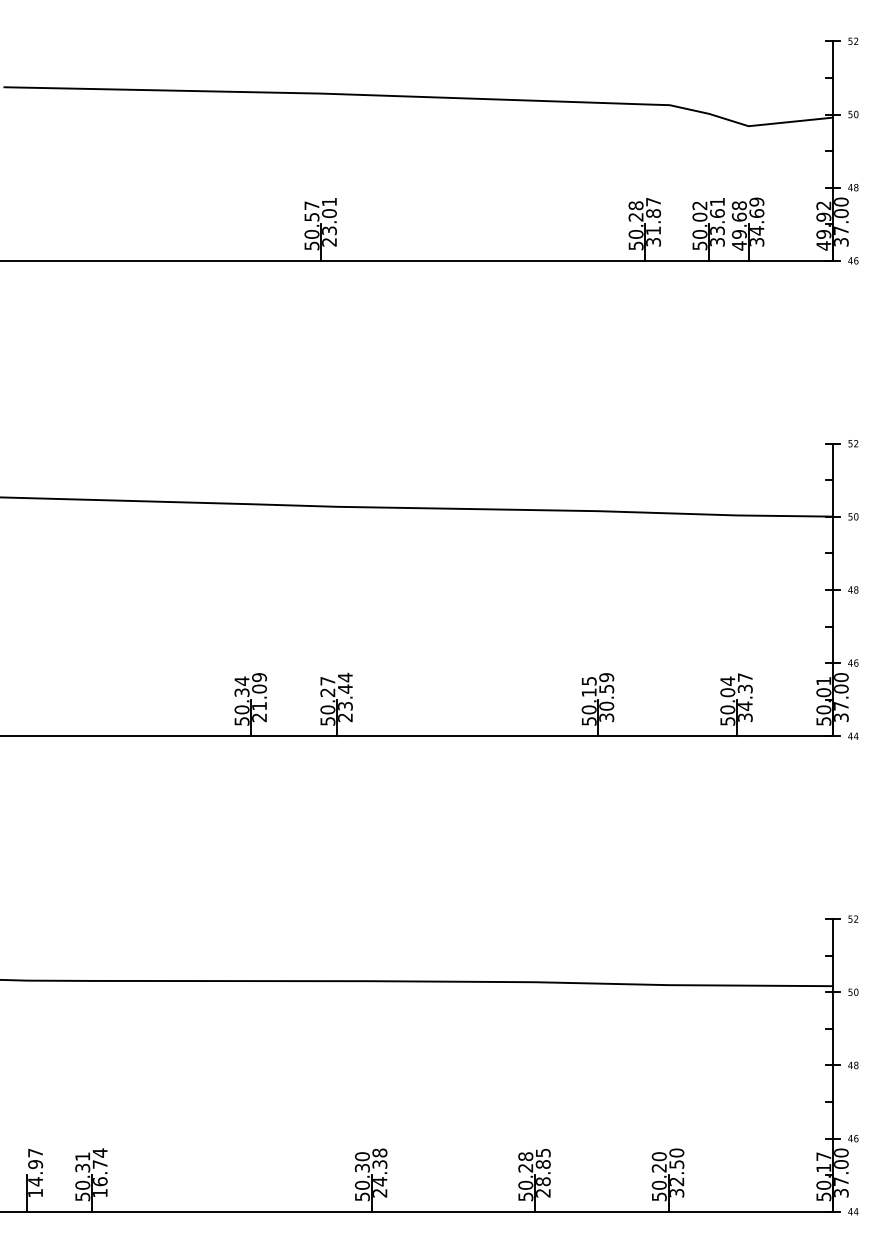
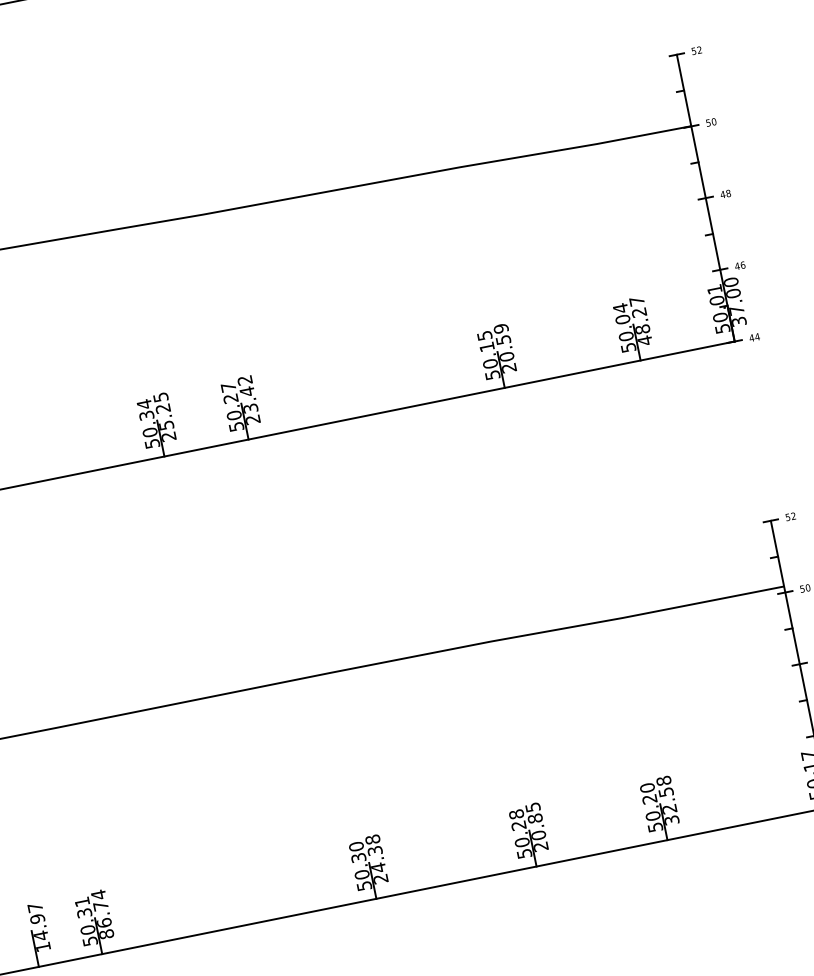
text: (344, 677) -> (244, 380), 23.44 -> 23.42
text: (259, 691) -> (163, 411), 21.09 -> 25.25
text: (745, 703) -> (642, 326), 34.37 -> 48.27
text: (606, 717) -> (508, 367), 30.59 -> 20.59
text: (676, 1152) -> (663, 780), 32.50 -> 32.58
text: (543, 1181) -> (538, 835), 28.85 -> 20.85
text: (100, 1192) -> (106, 933), 16.74 -> 86.74

